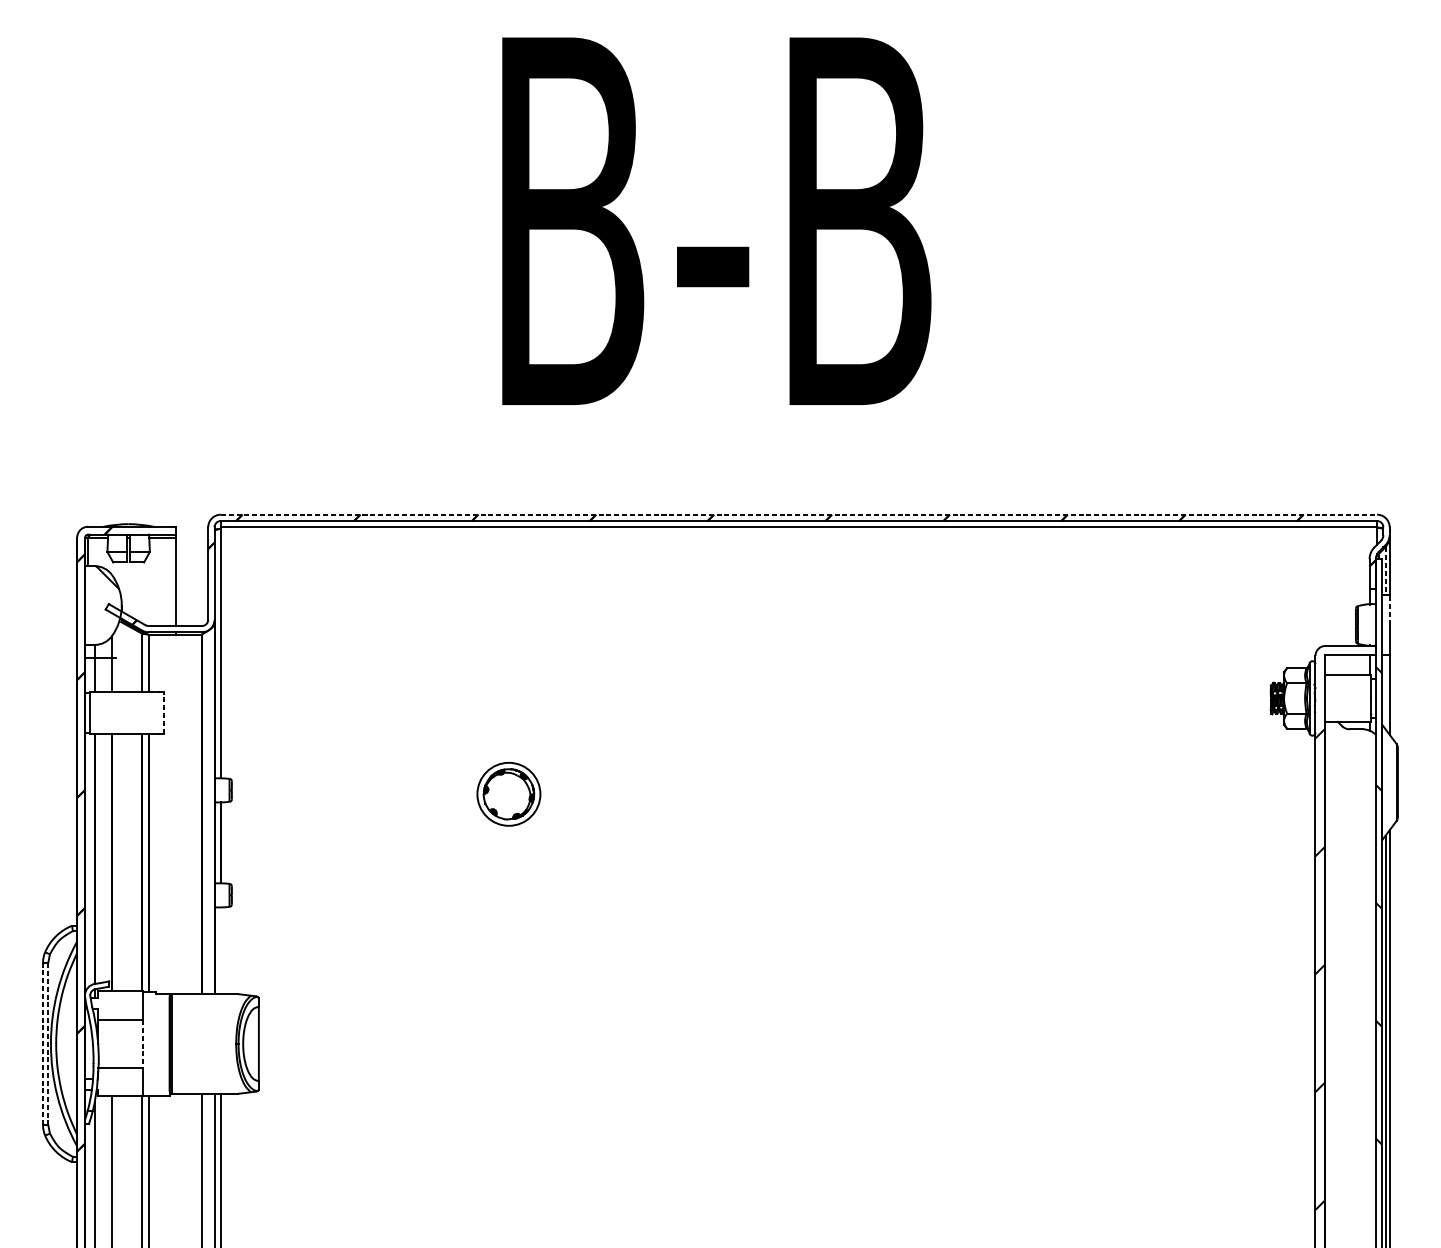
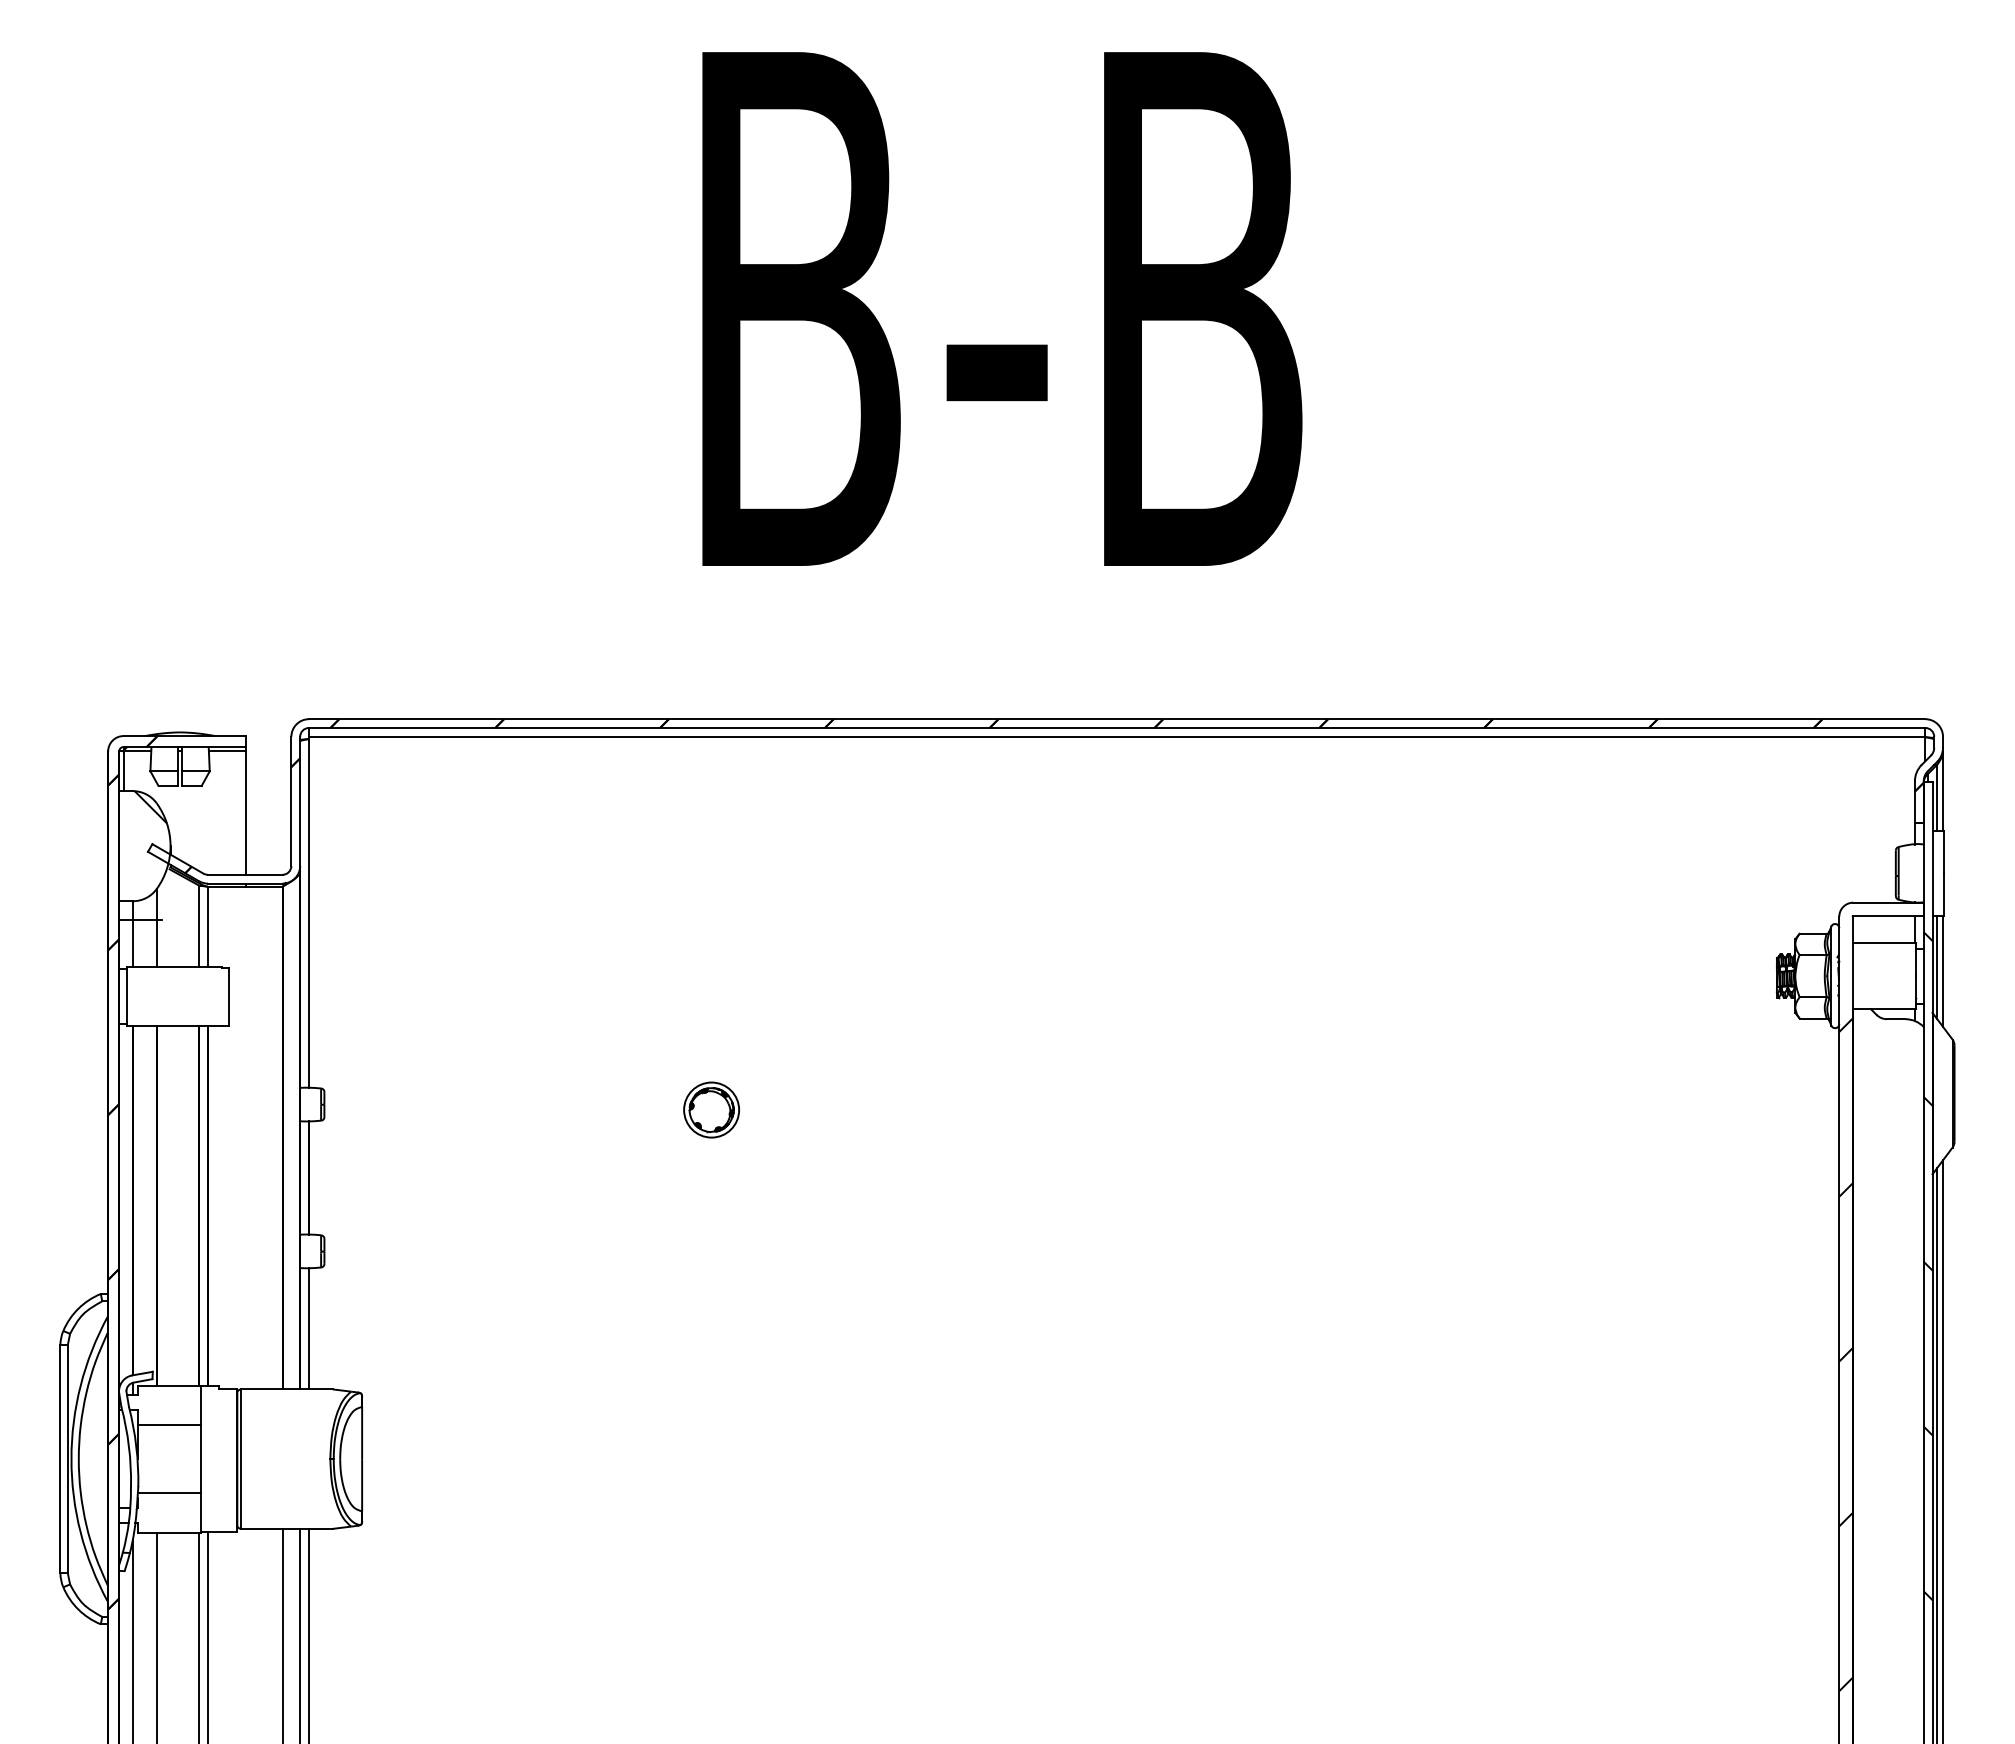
line: (799, 514) -> (1117, 719), dashed -> solid
line: (1385, 571) -> (1937, 798), dashed -> solid
line: (1390, 609) -> (1943, 851), dashed -> solid
line: (1385, 692) -> (1937, 967), added
line: (163, 713) -> (229, 996), dashed -> solid
part: (508, 793) -> (711, 1109), size x0.62
line: (221, 950) -> (309, 1328), added
line: (43, 1044) -> (60, 1459), dashed -> solid
line: (48, 1044) -> (67, 1459), dashed -> solid
line: (143, 1044) -> (200, 1459), dashed -> solid

